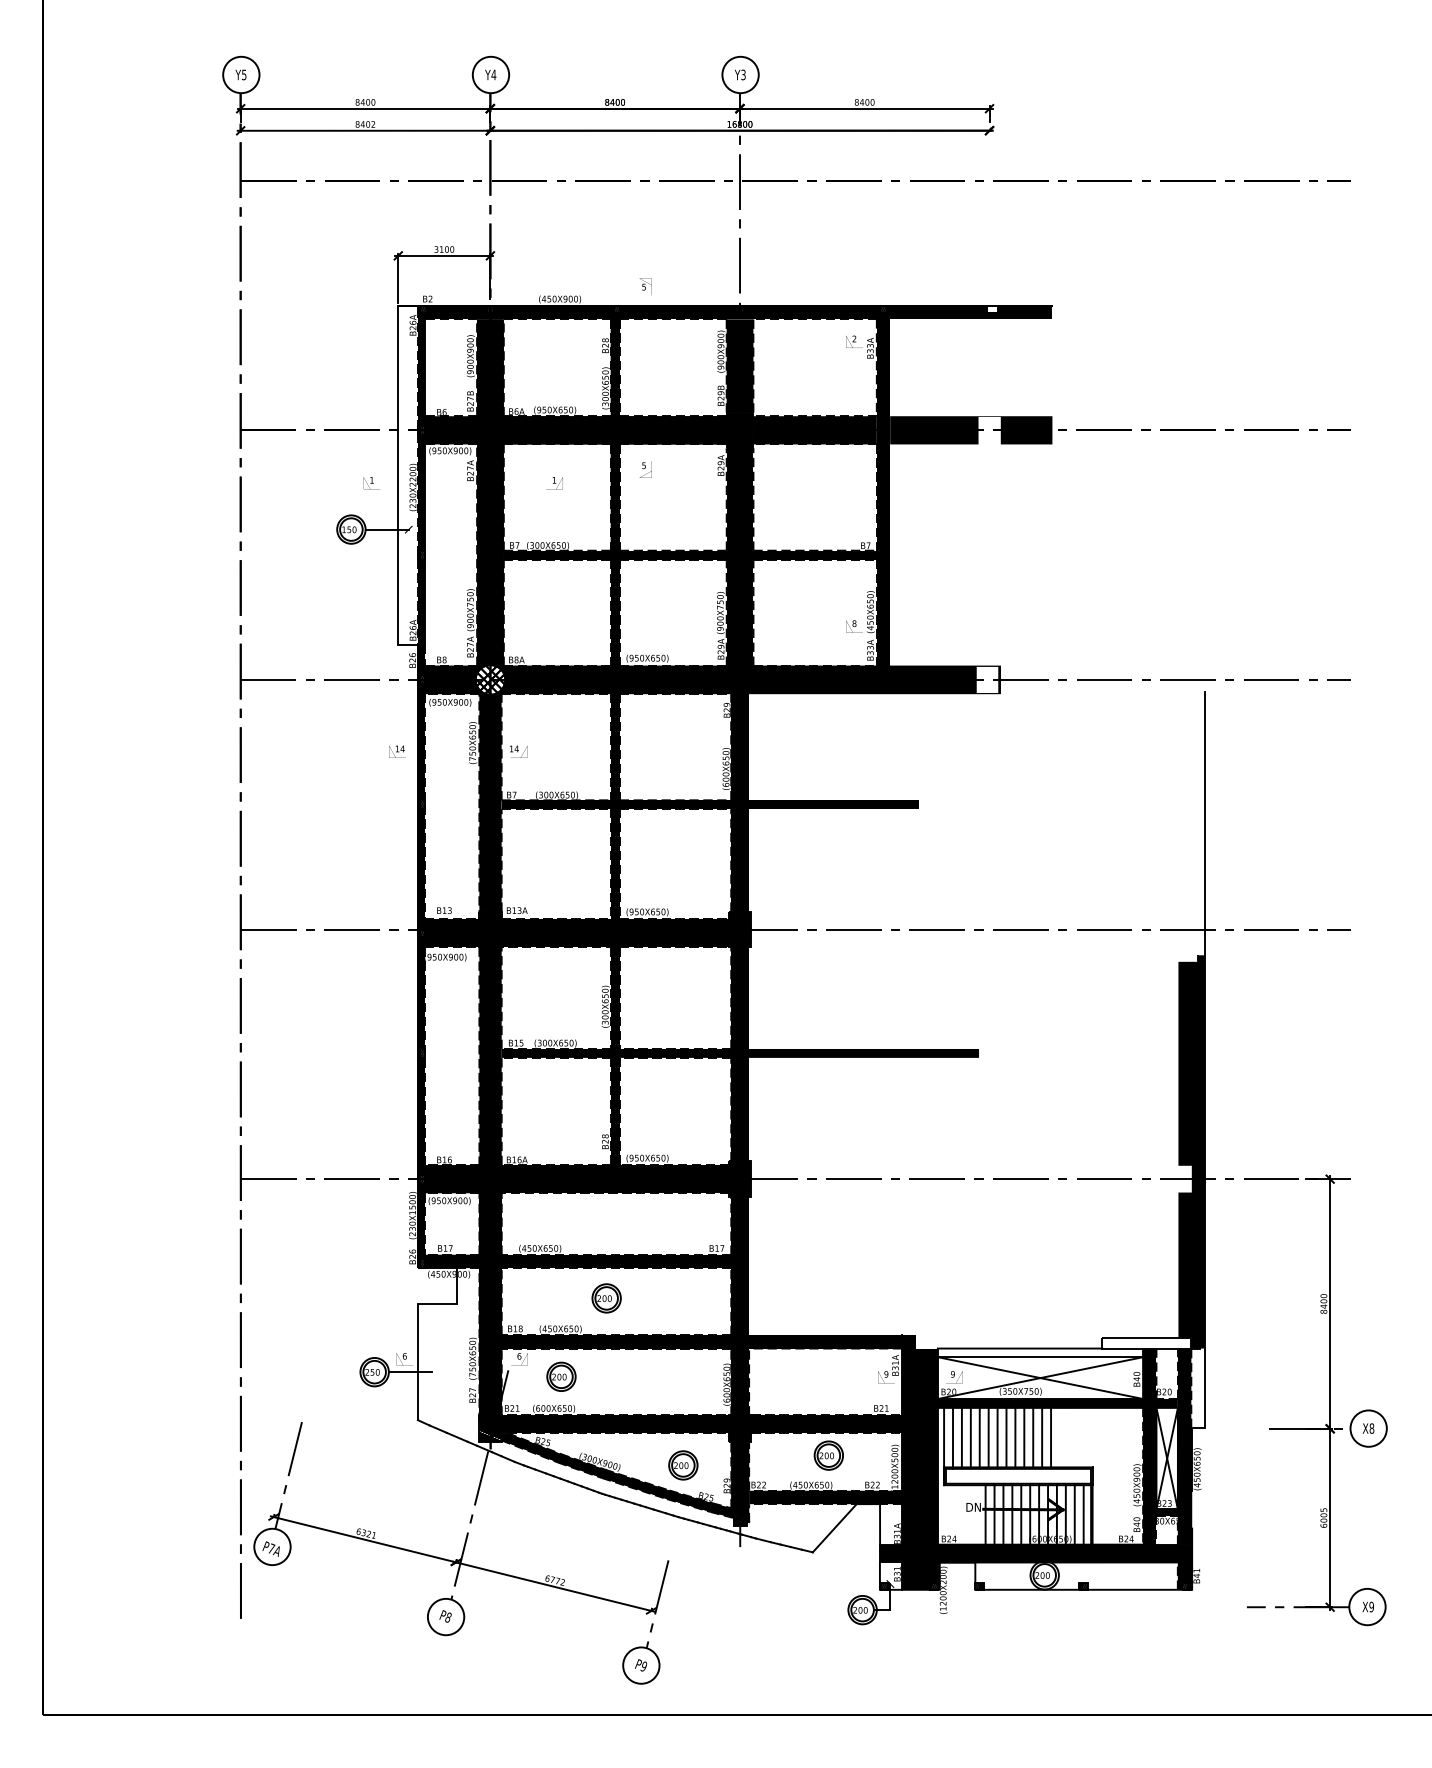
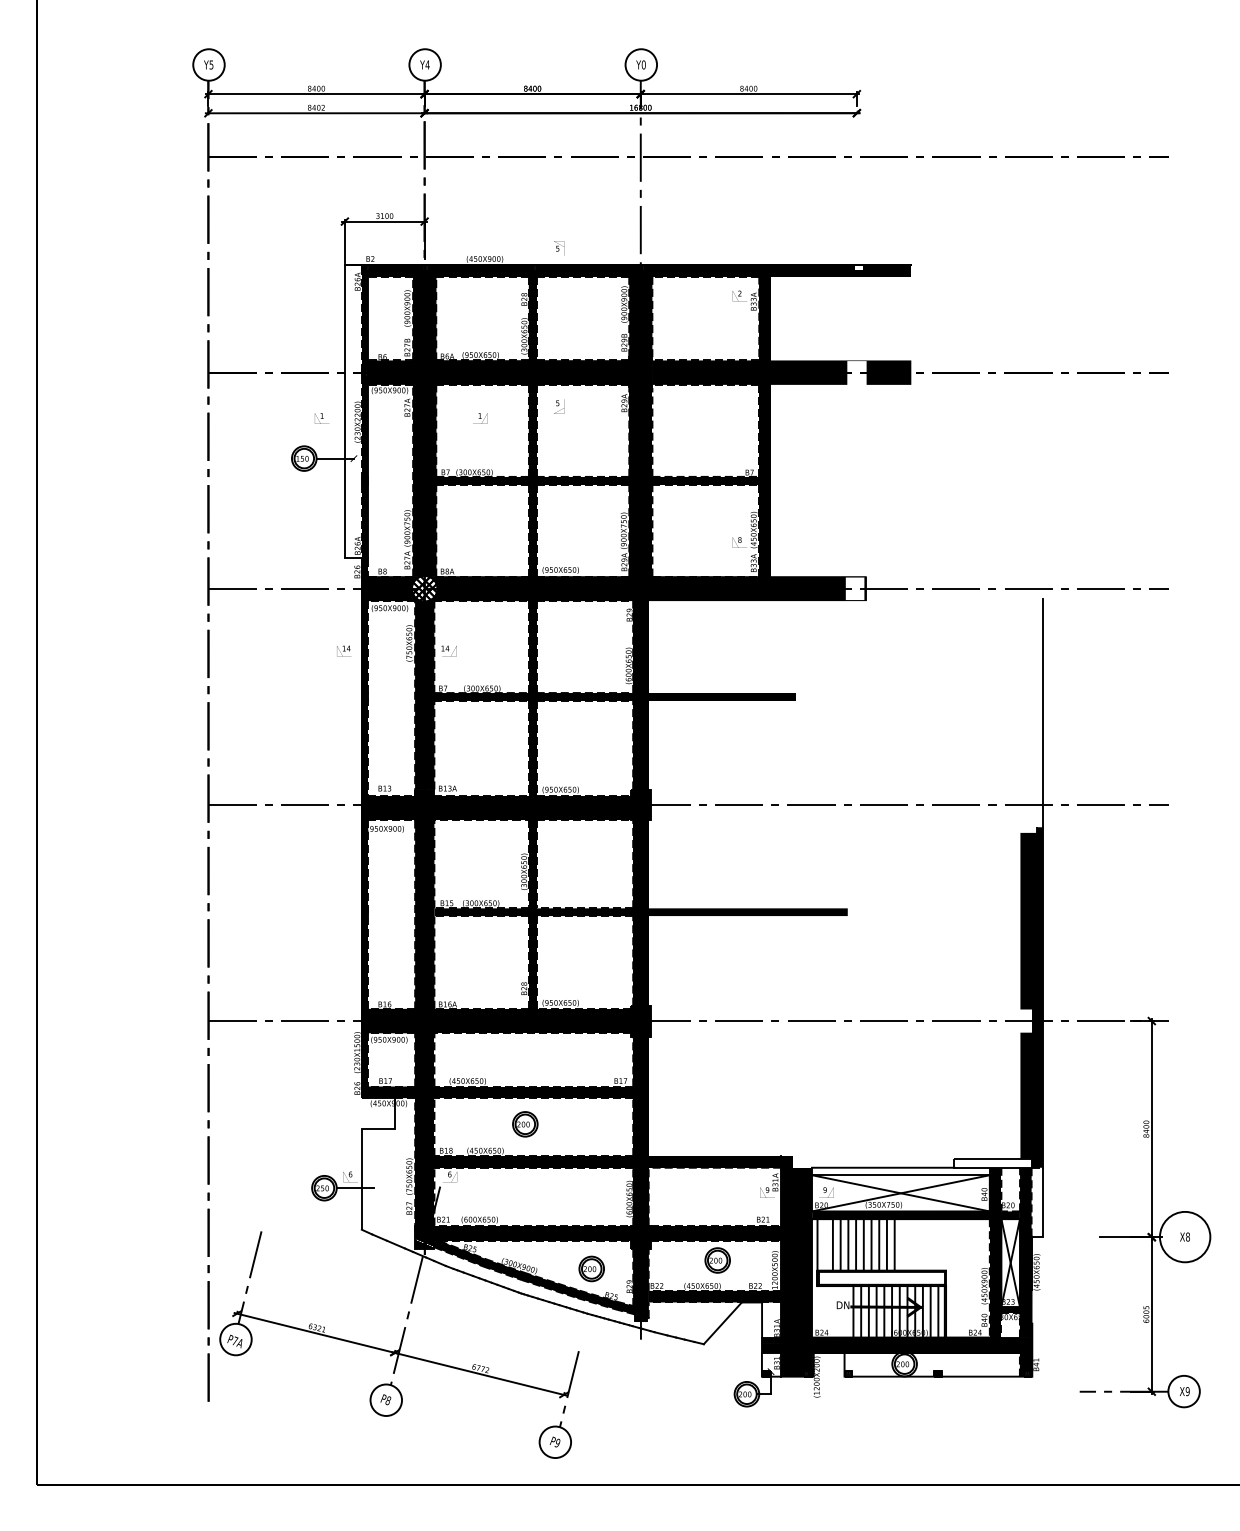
text: (743, 74) -> (643, 64), Y3 -> Y0
part: (561, 1376) -> (486, 1191), removed
circle: (1368, 1428) -> (1184, 1236), size x1.6
line: (952, 1437) -> (824, 1244), removed
line: (1042, 1437) -> (902, 1244), removed
line: (1051, 1437) -> (910, 1244), removed

